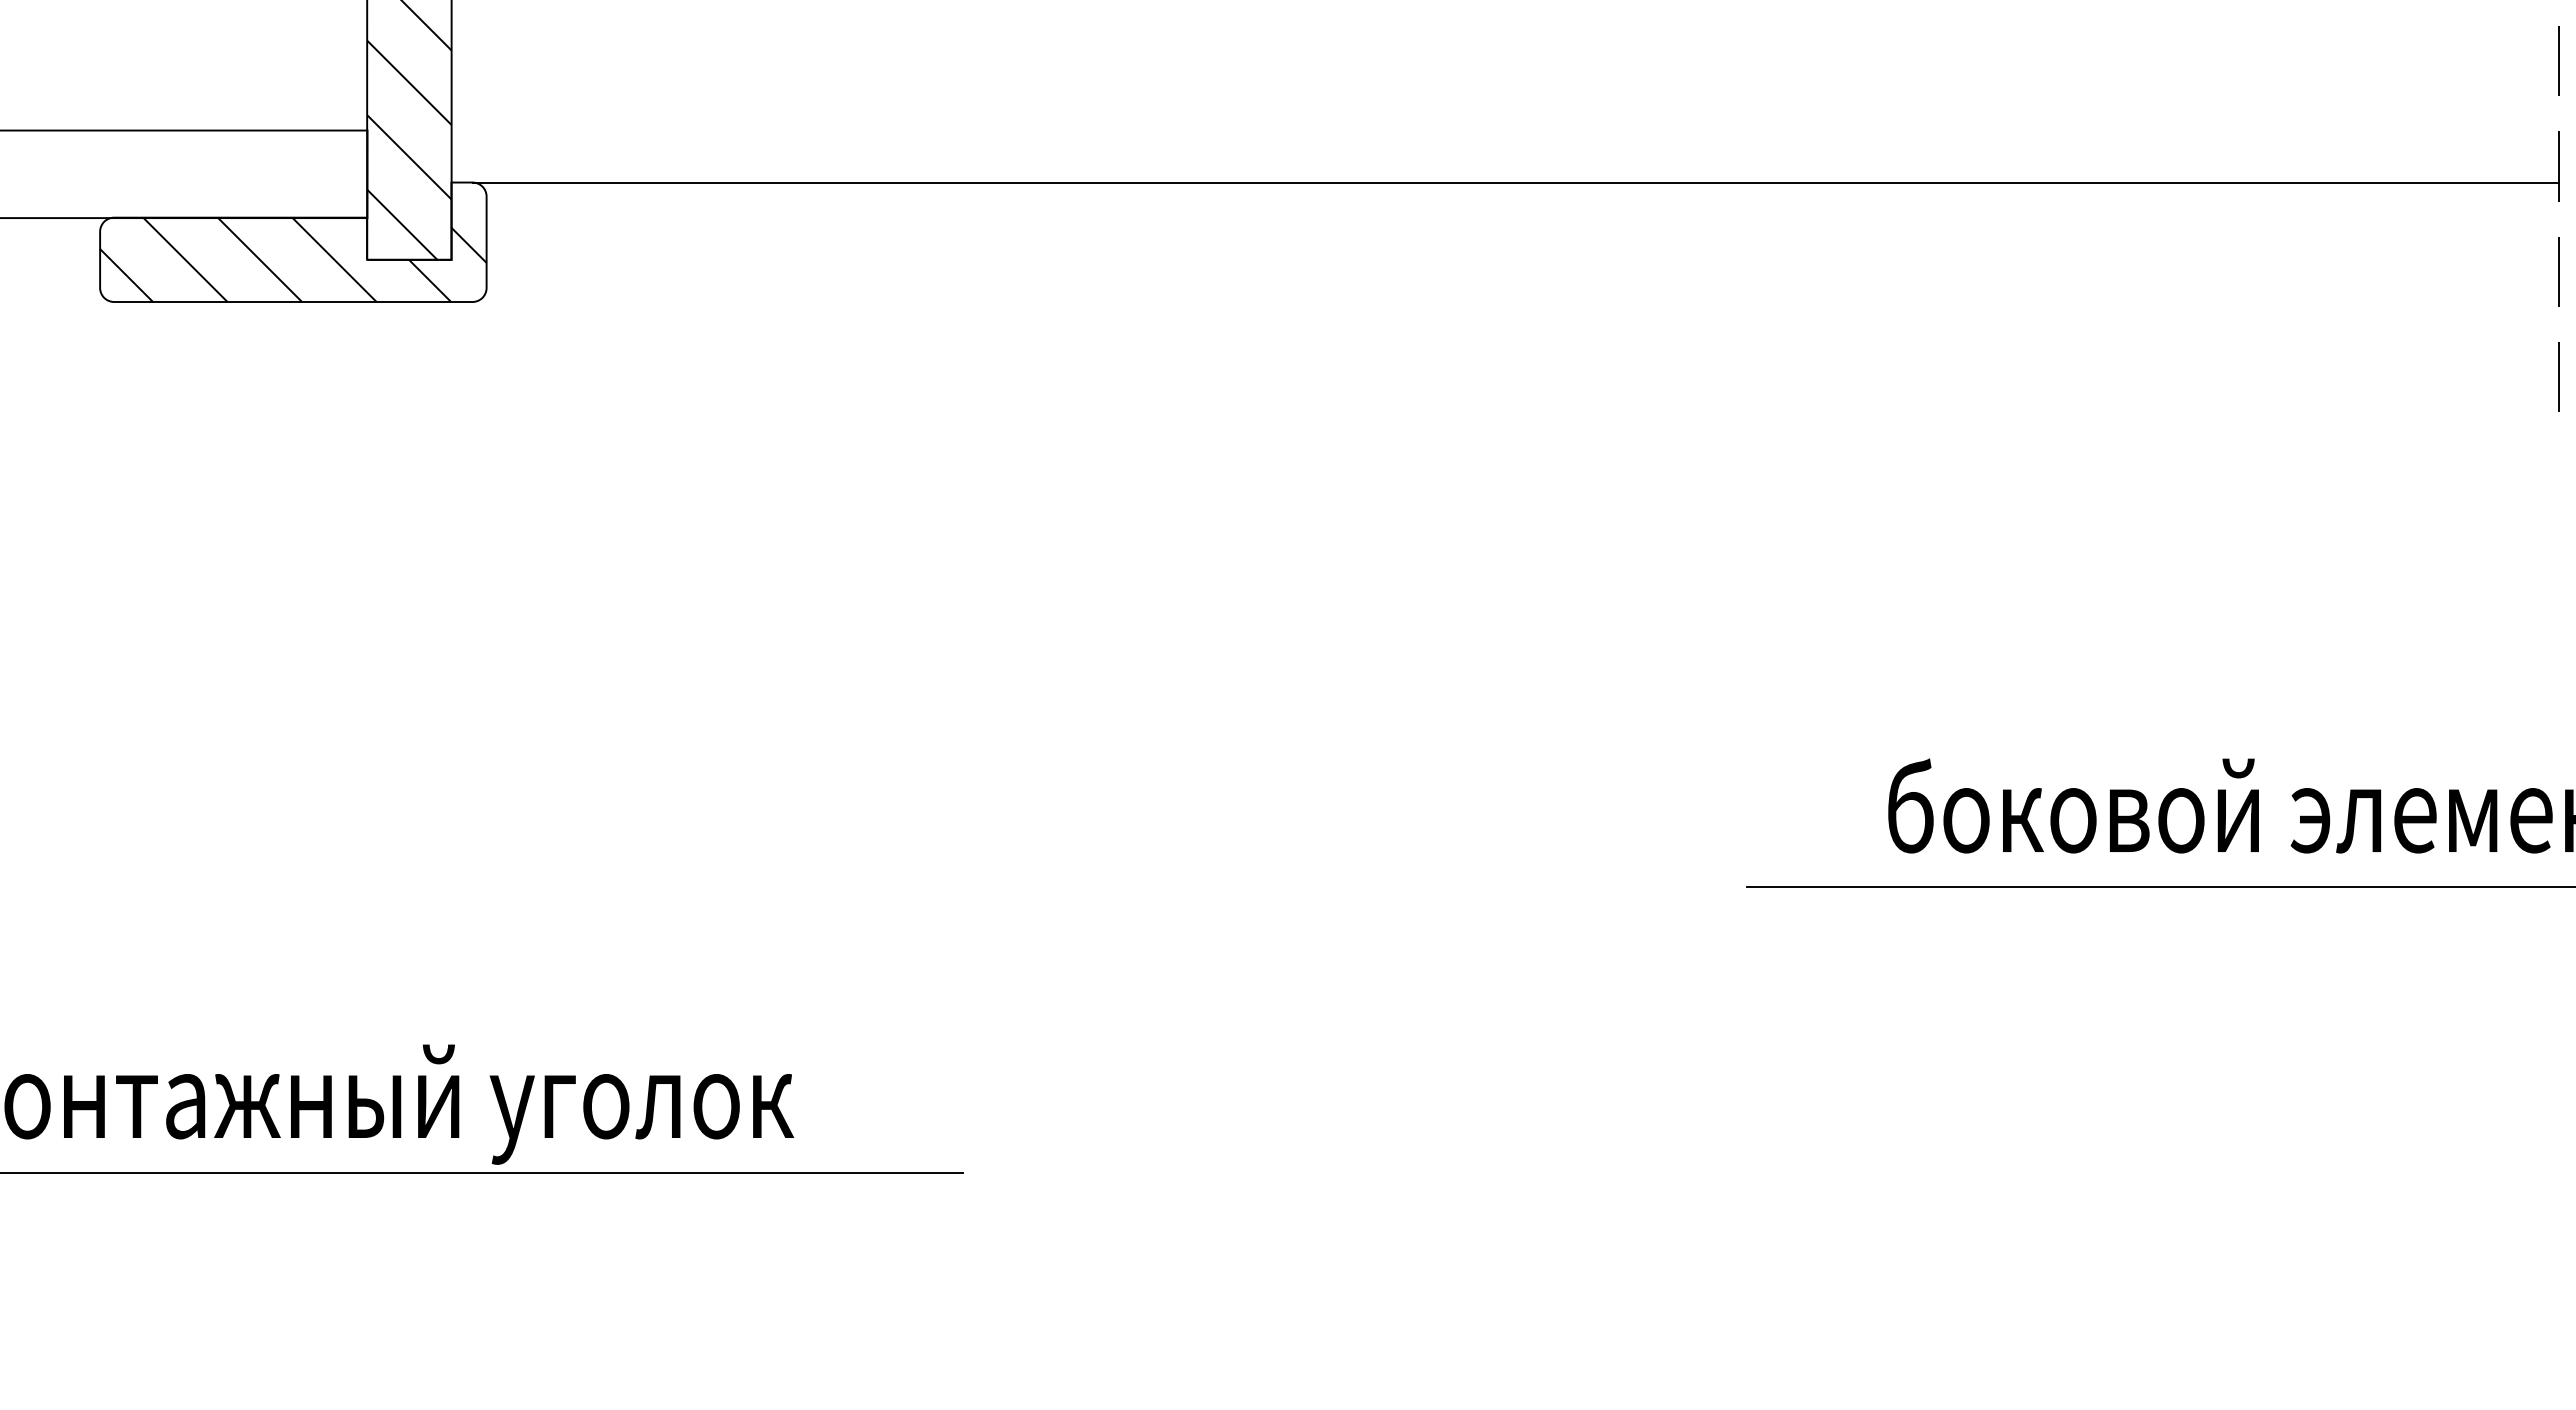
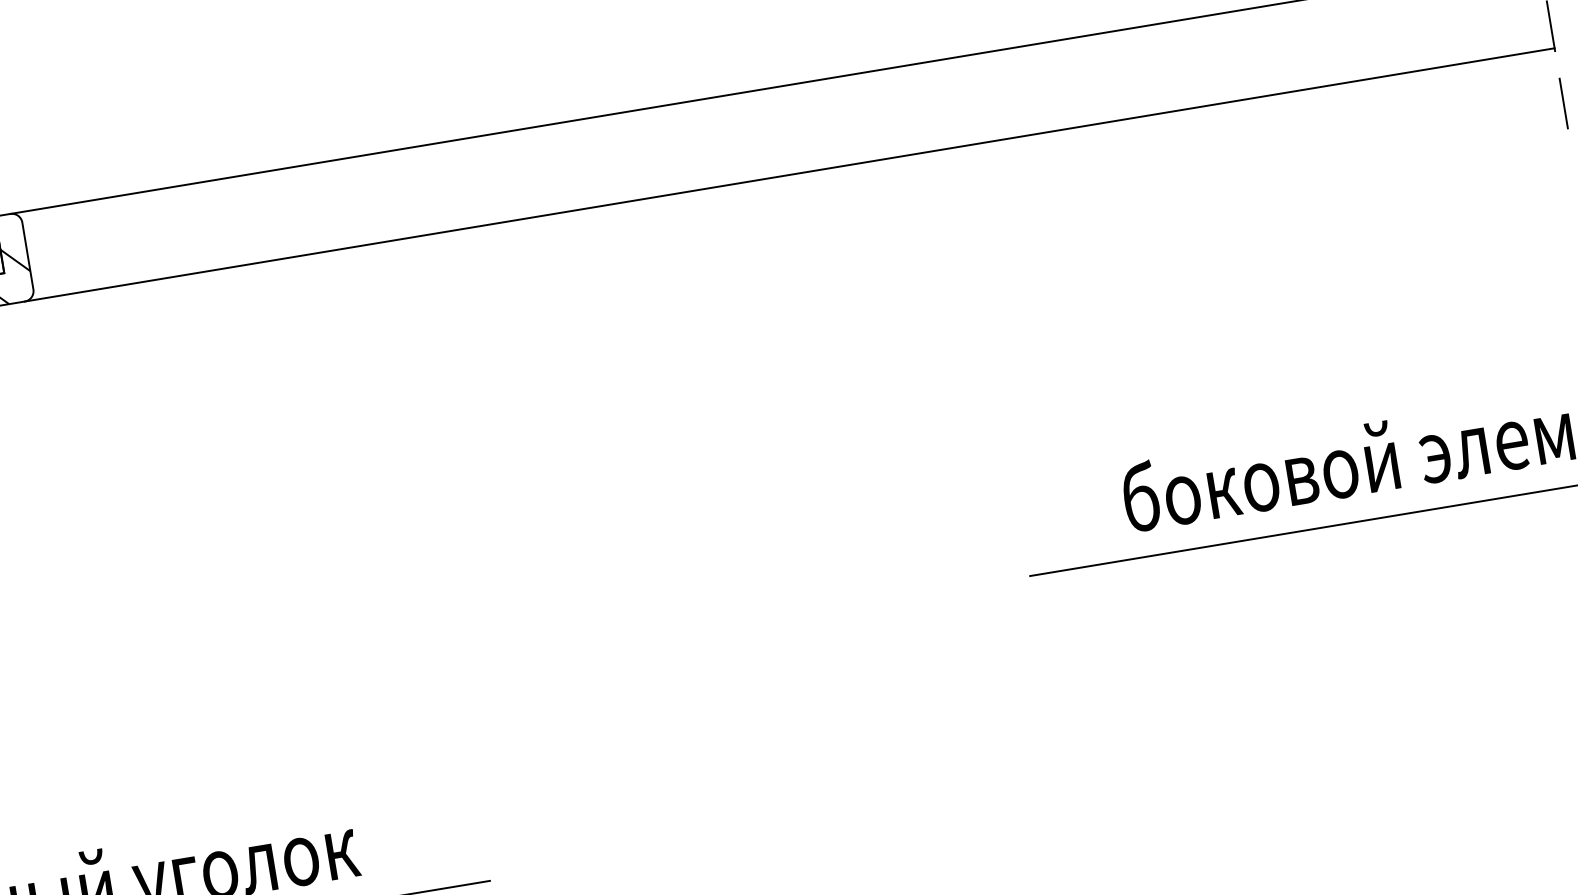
line: (1515, 302) -> (789, 175), added

